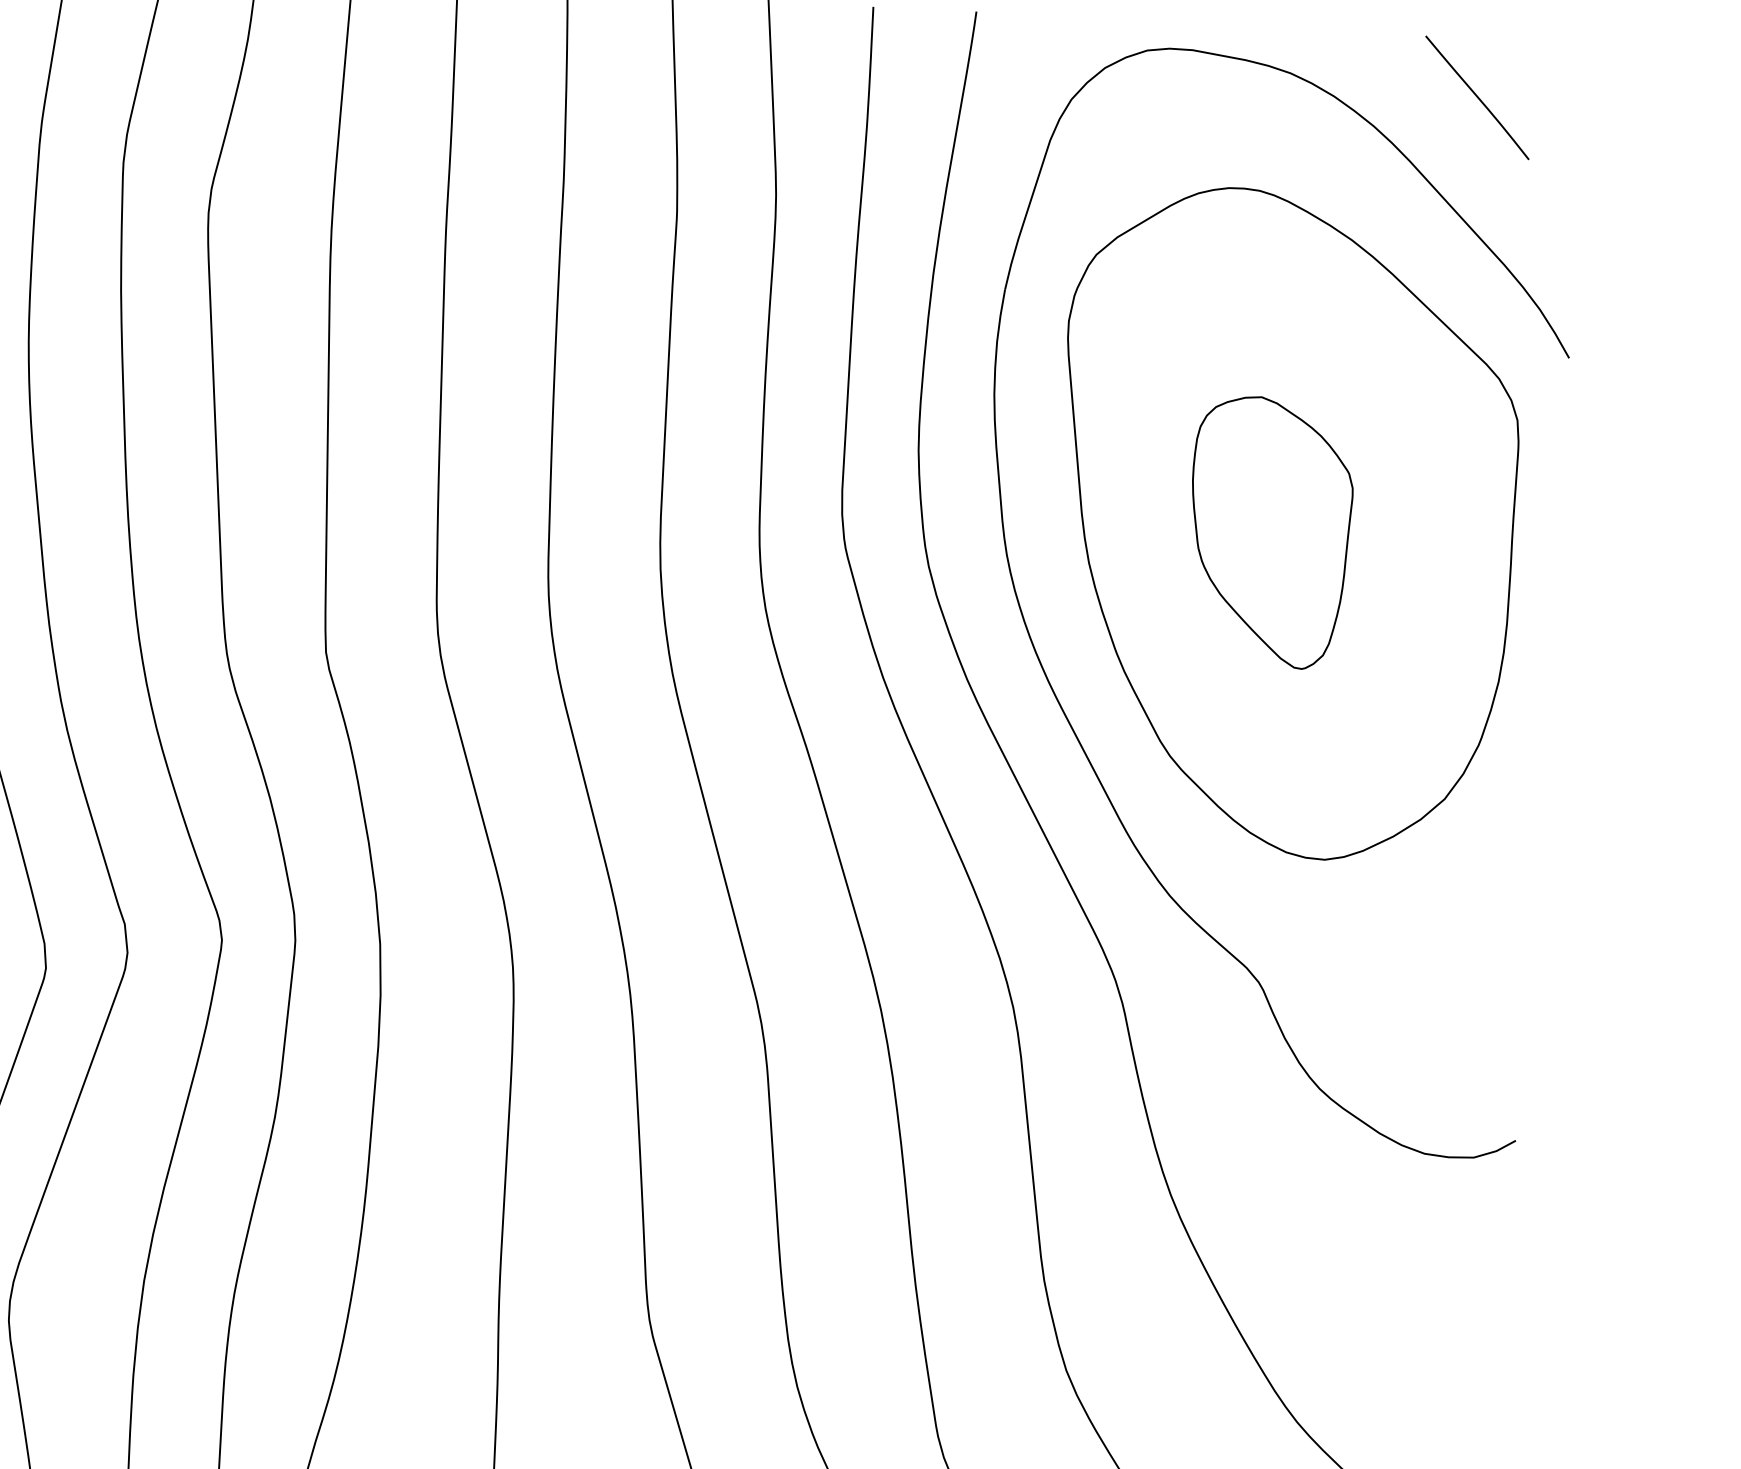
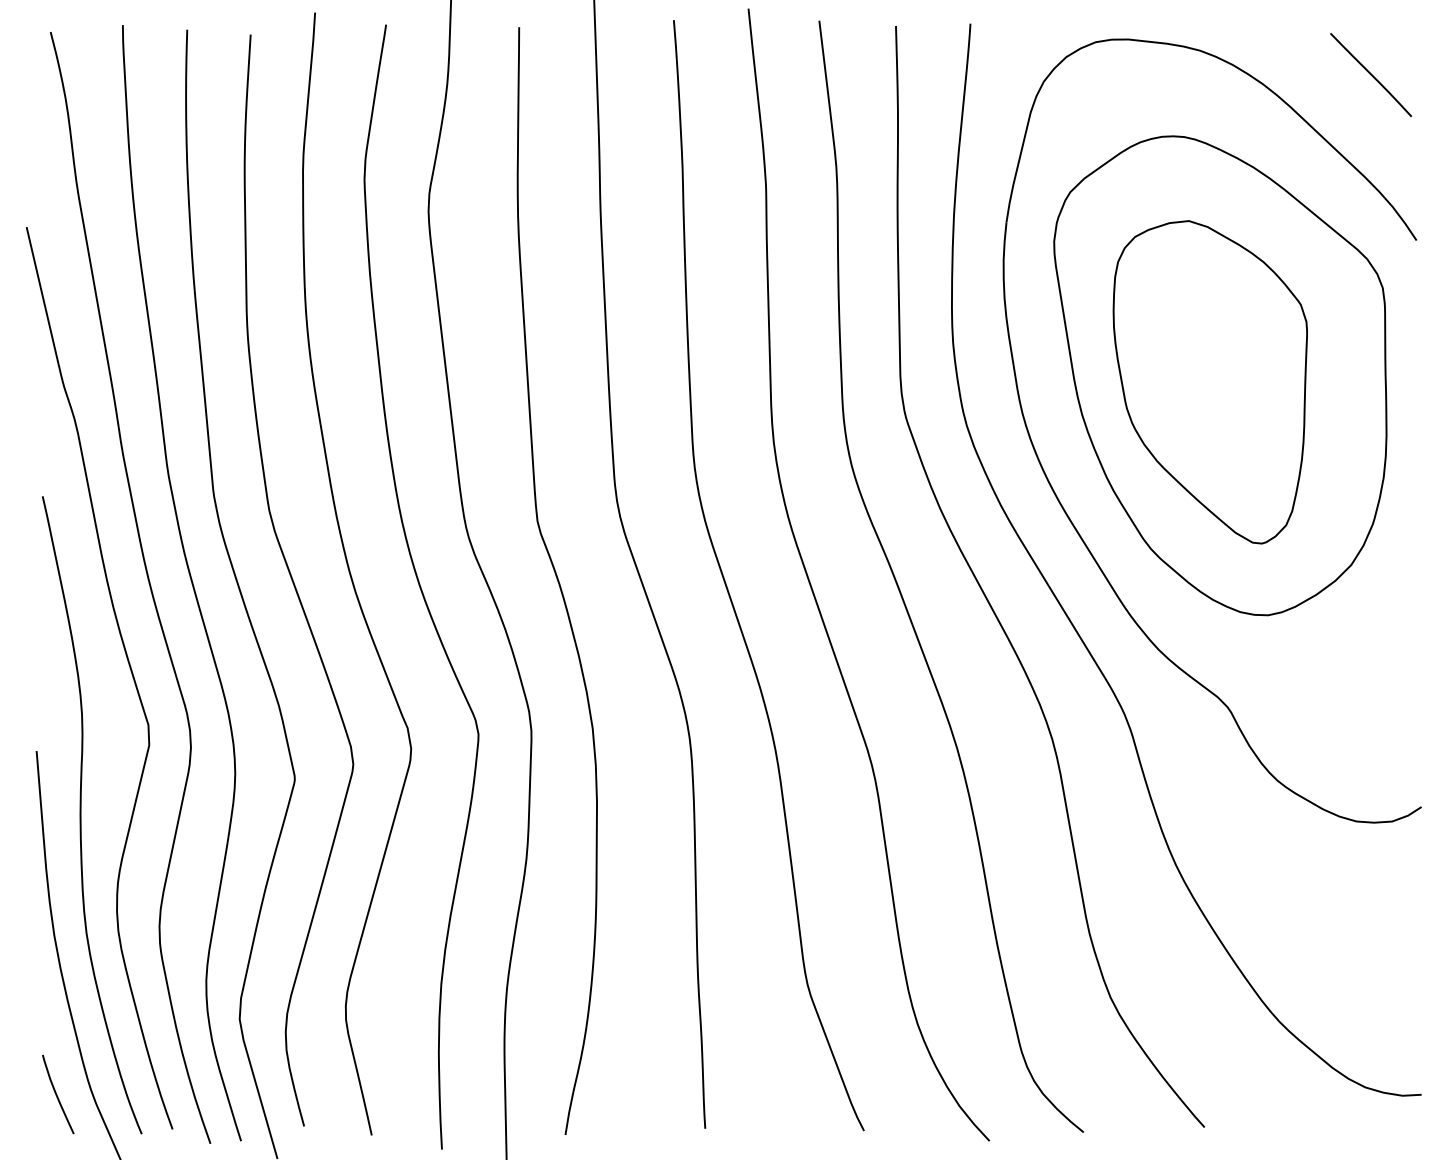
line: (1478, 97) -> (1371, 74), moved
part: (1268, 532) -> (1209, 382), size x1.67

